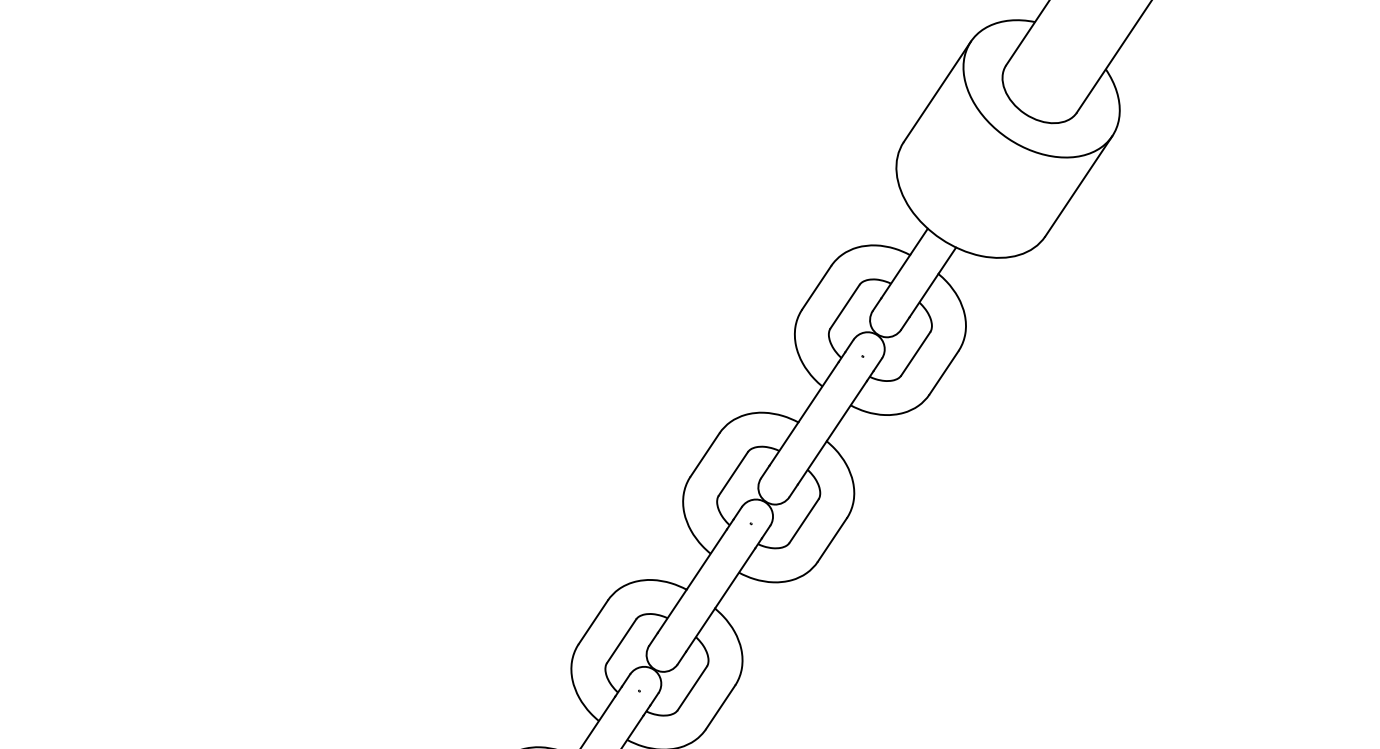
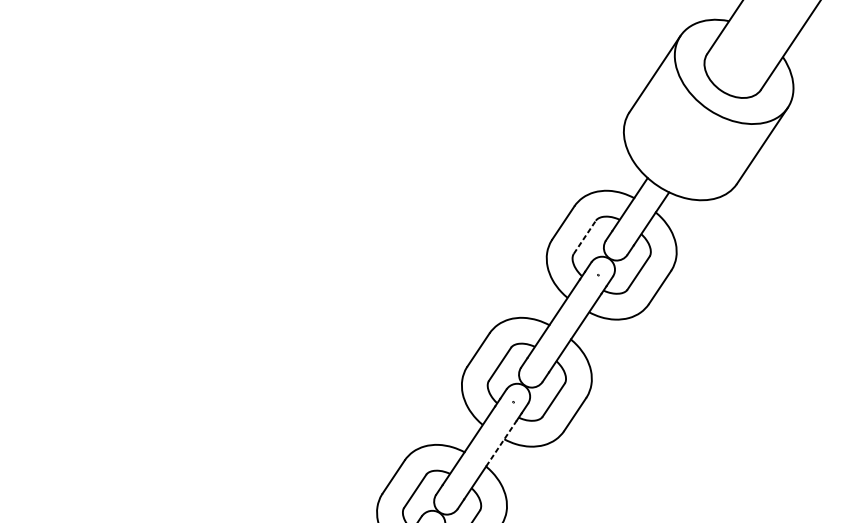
line: (845, 306) -> (585, 237), solid -> dashed
line: (735, 577) -> (501, 442), solid -> dashed

